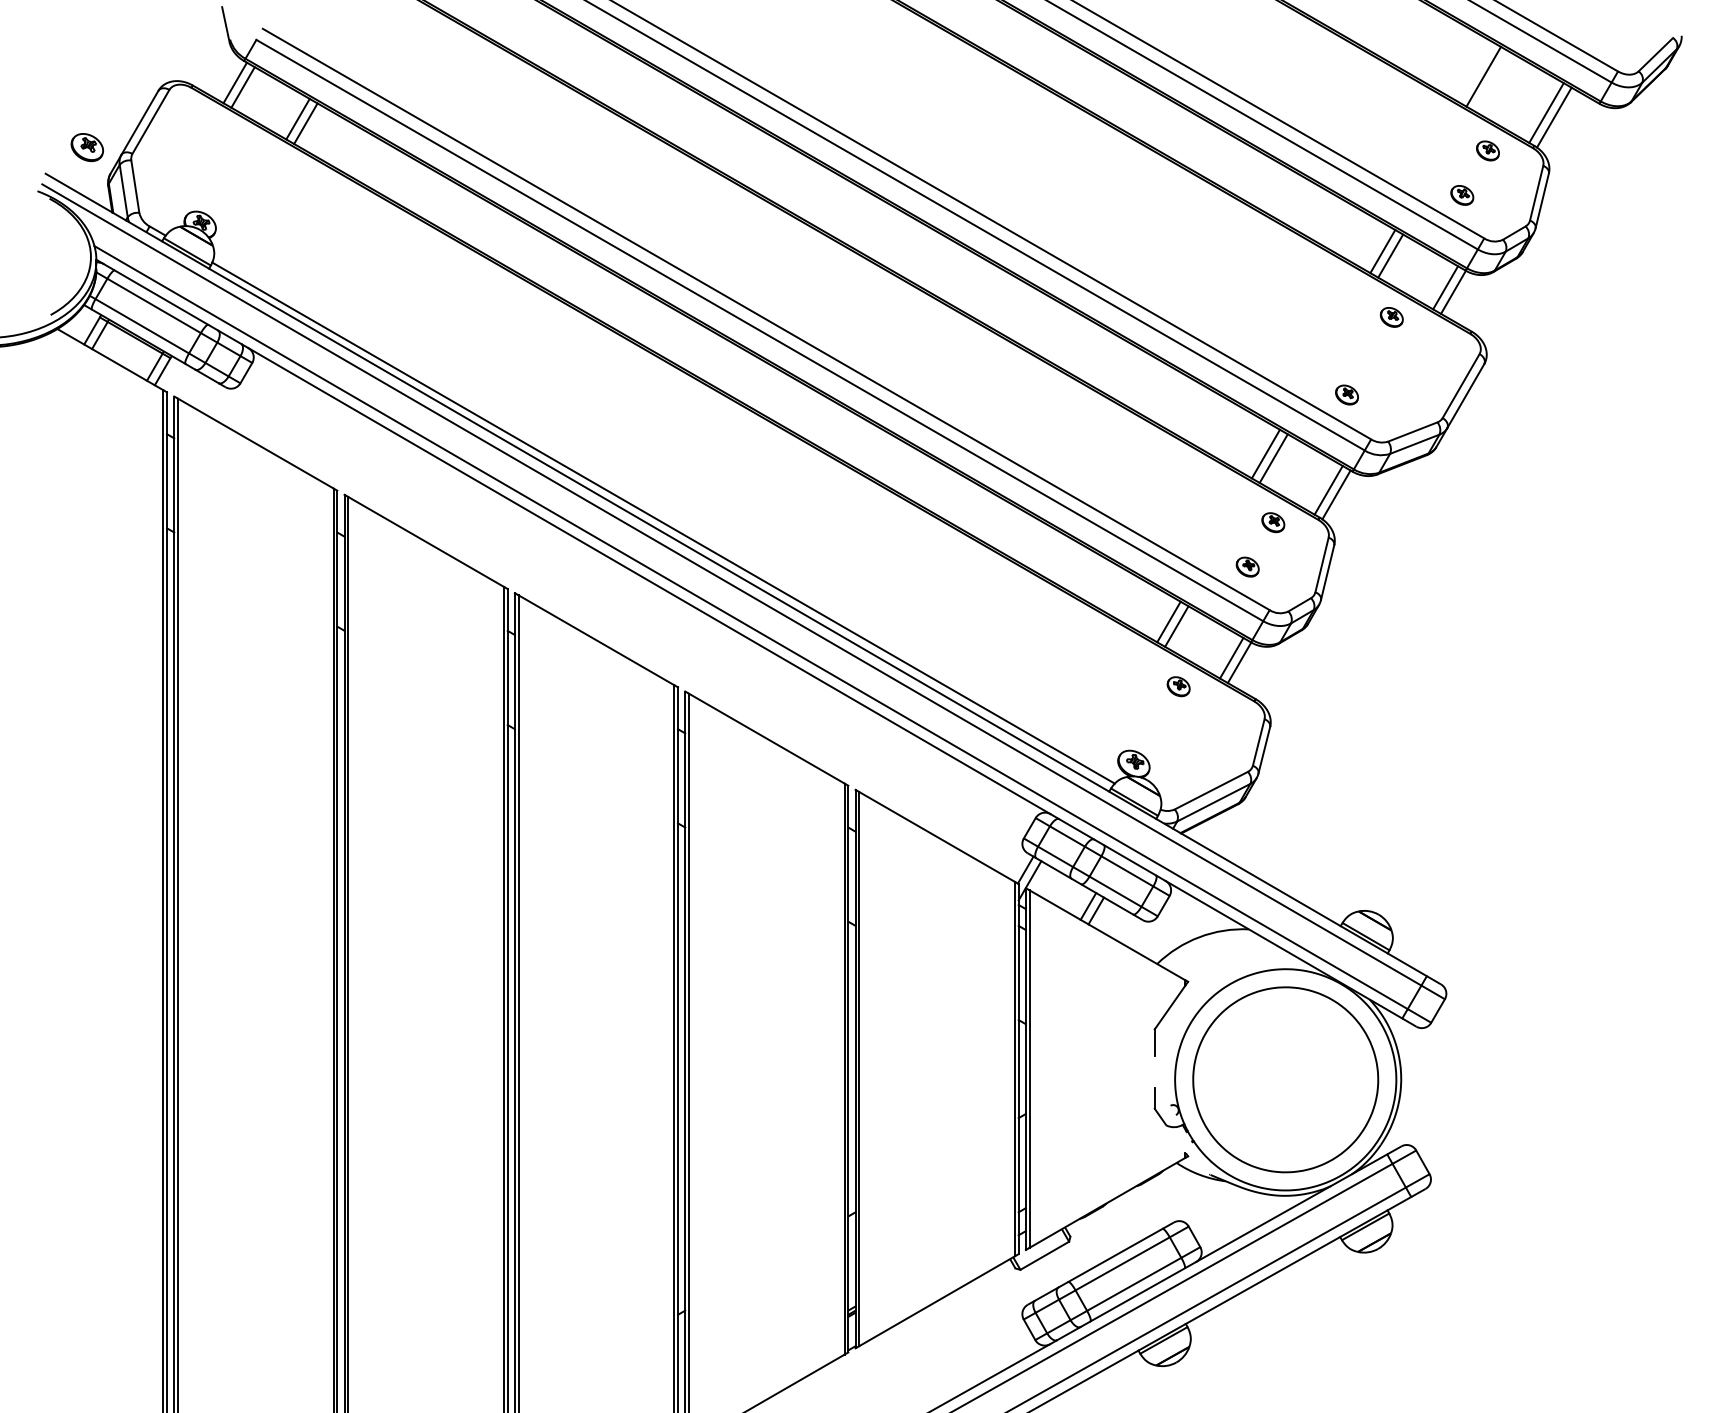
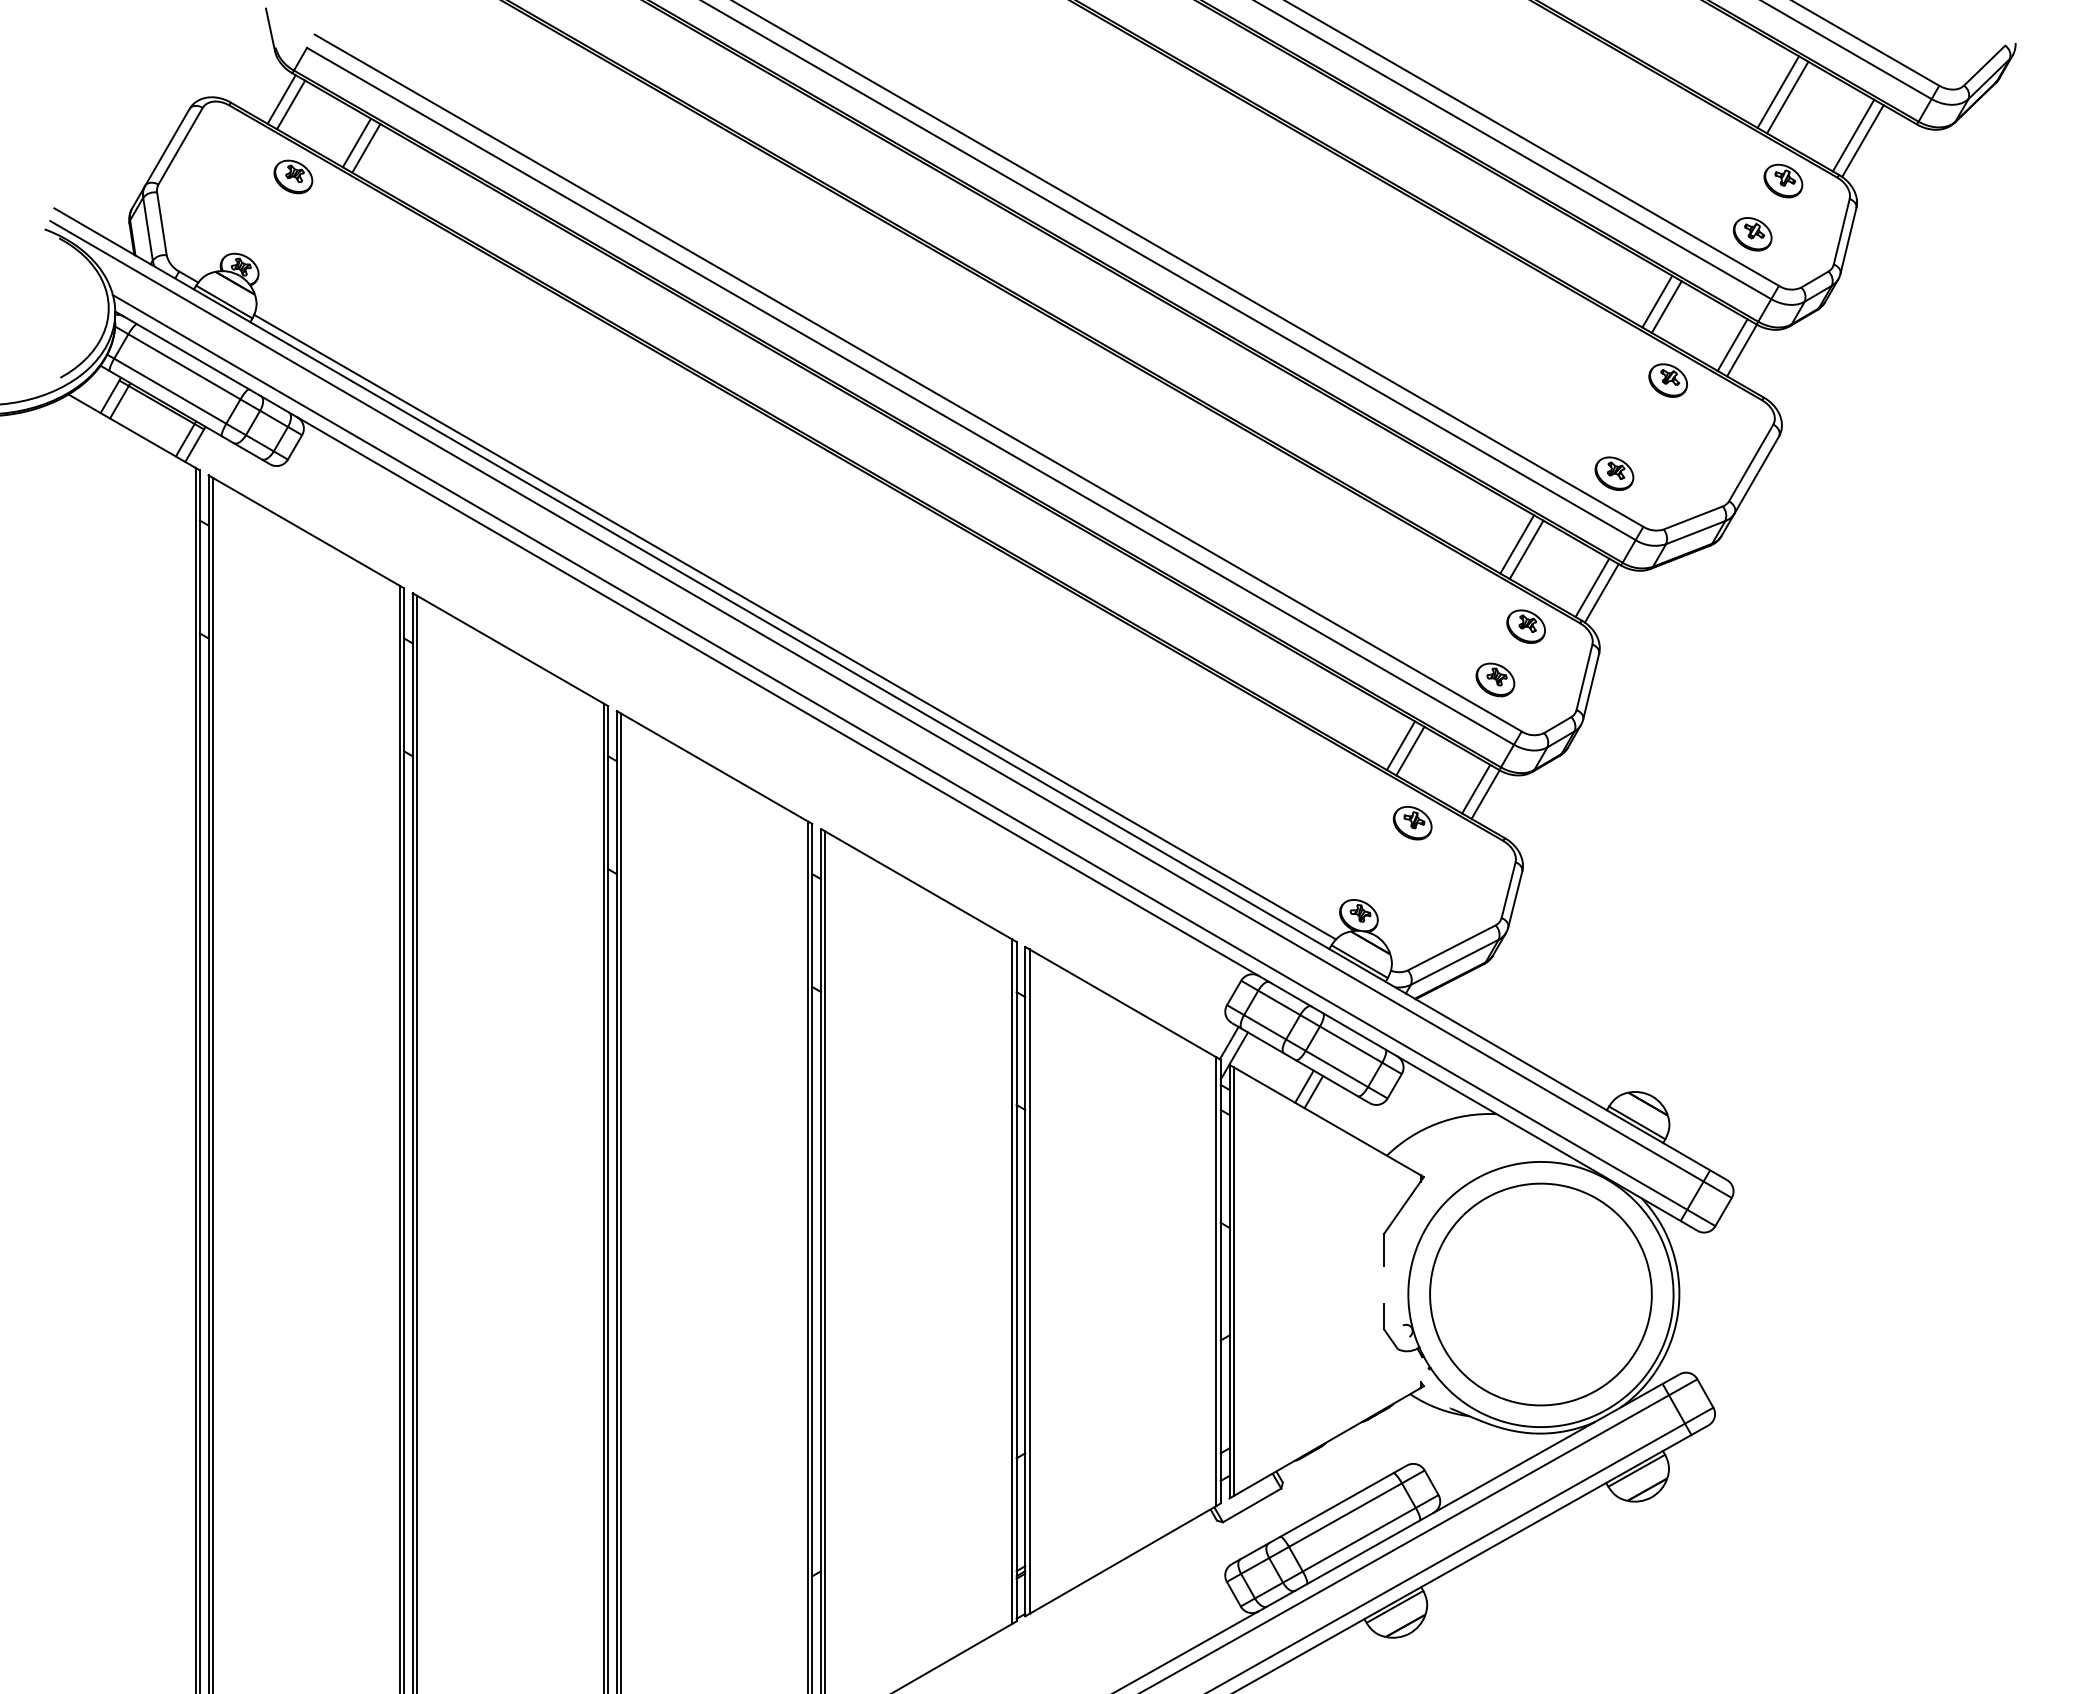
line: (1491, 81) -> (1787, 97), added
part: (87, 147) -> (293, 176), moved
part: (1488, 150) -> (1783, 180), size x1.43
part: (1462, 195) -> (1752, 234), size x1.43
part: (1391, 317) -> (1667, 380), size x1.43
part: (1347, 394) -> (1614, 473), size x1.43
part: (1272, 522) -> (1525, 626), size x1.43
part: (1247, 566) -> (1495, 679), size x1.43
part: (1178, 686) -> (1412, 823), size x1.43

